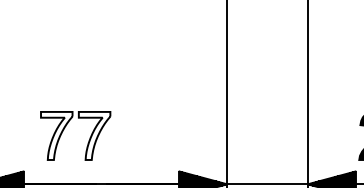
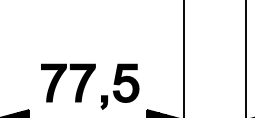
fill: (56, 135) -> (53, 82), added
fill: (94, 135) -> (82, 82), added
part: (143, 140) -> (120, 86), added

